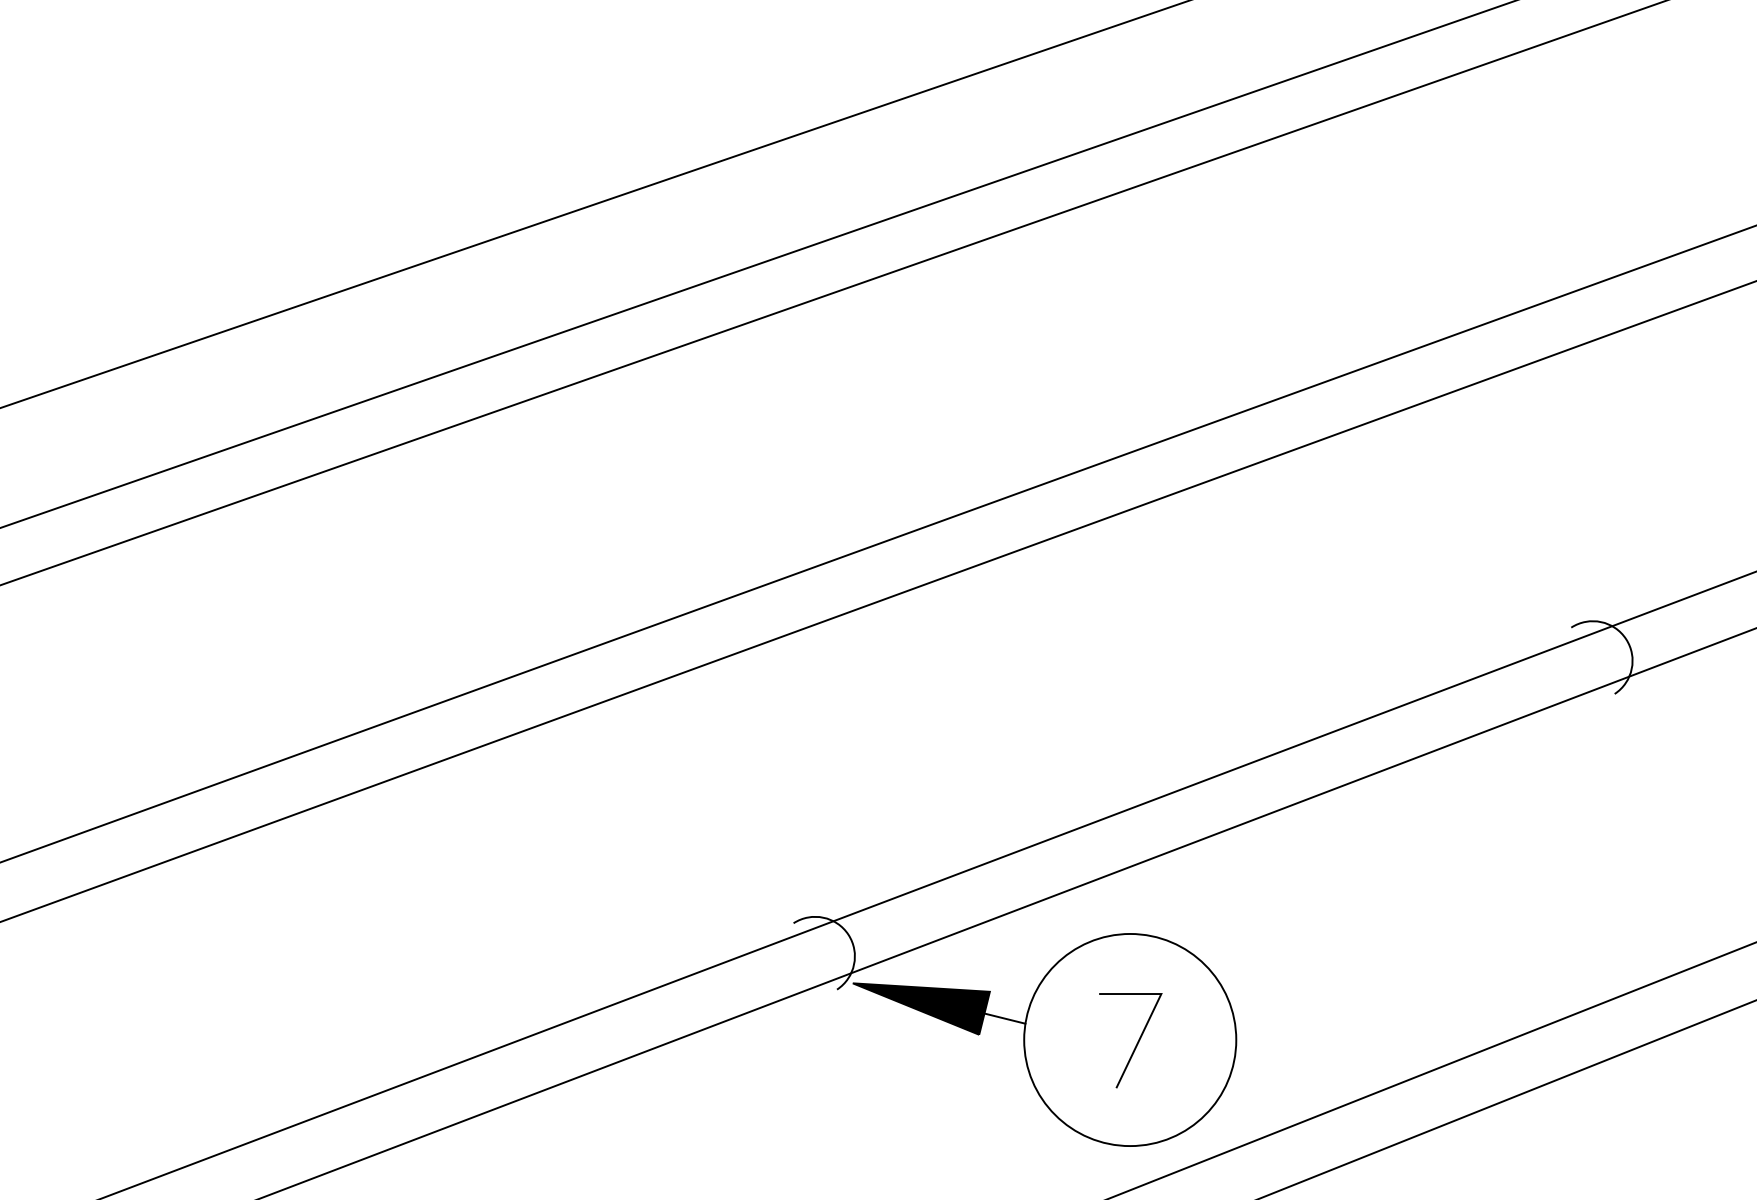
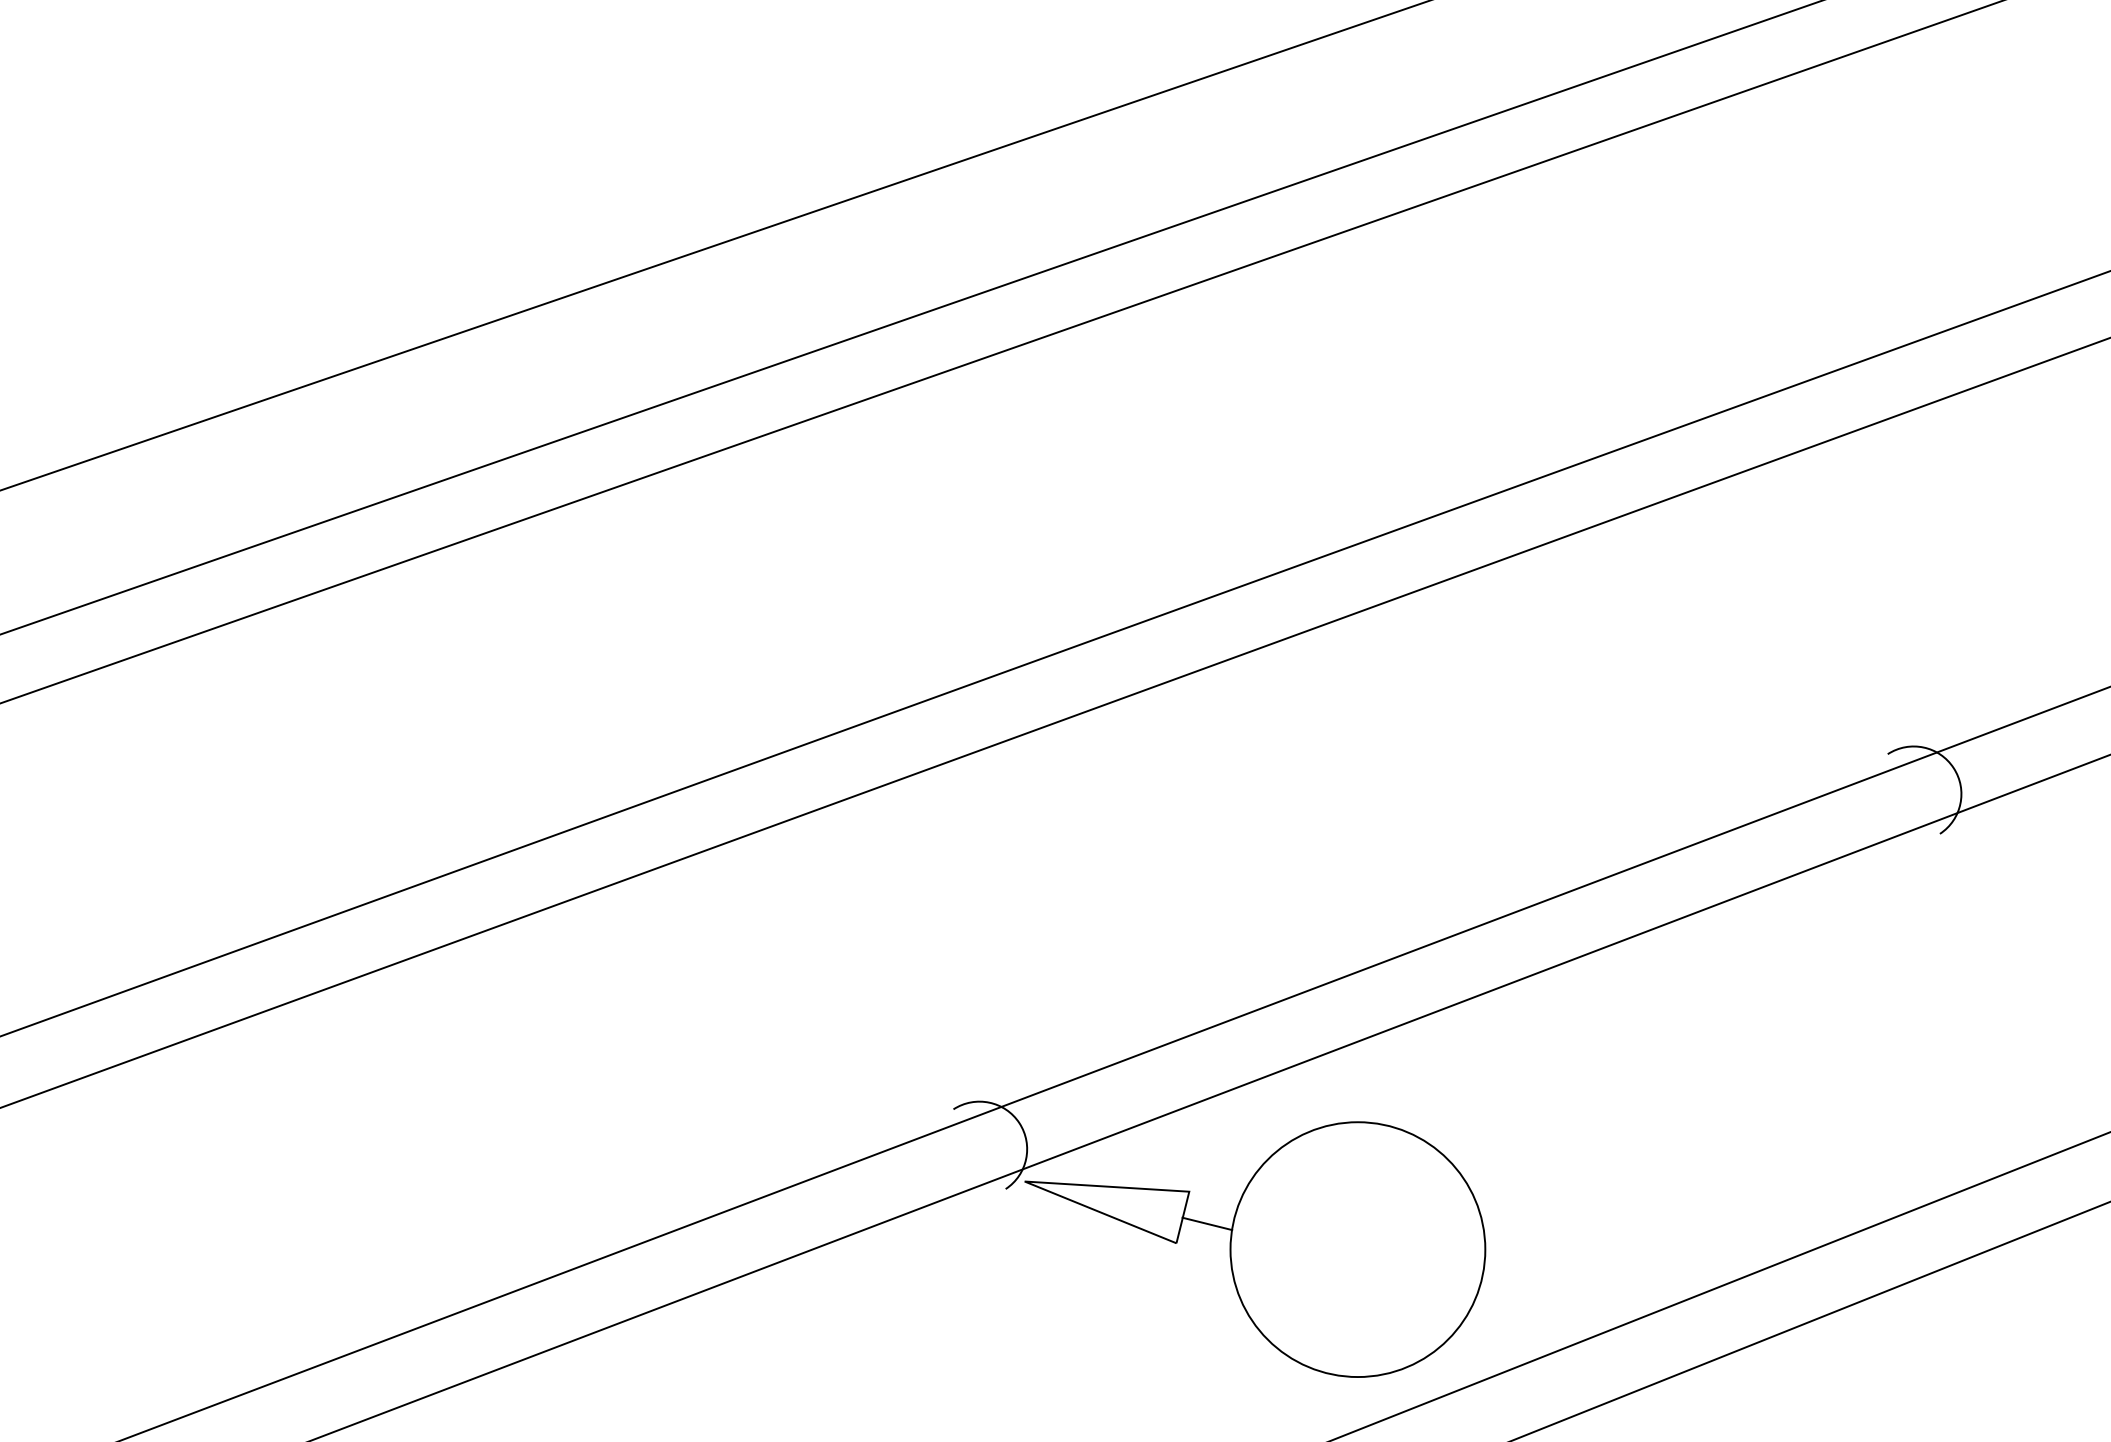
fill: (920, 1009) -> (1106, 1212), removed
line: (1136, 1044) -> (1365, 1254), removed

